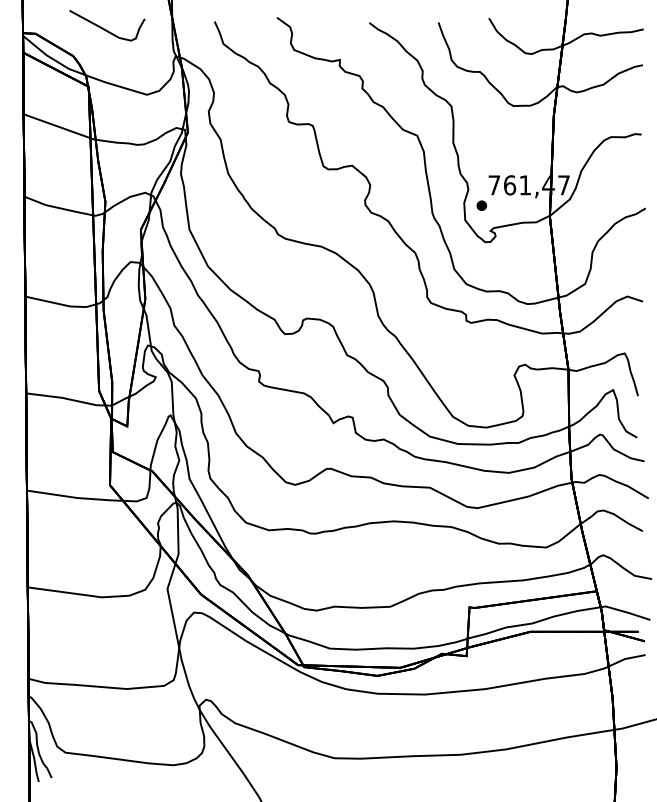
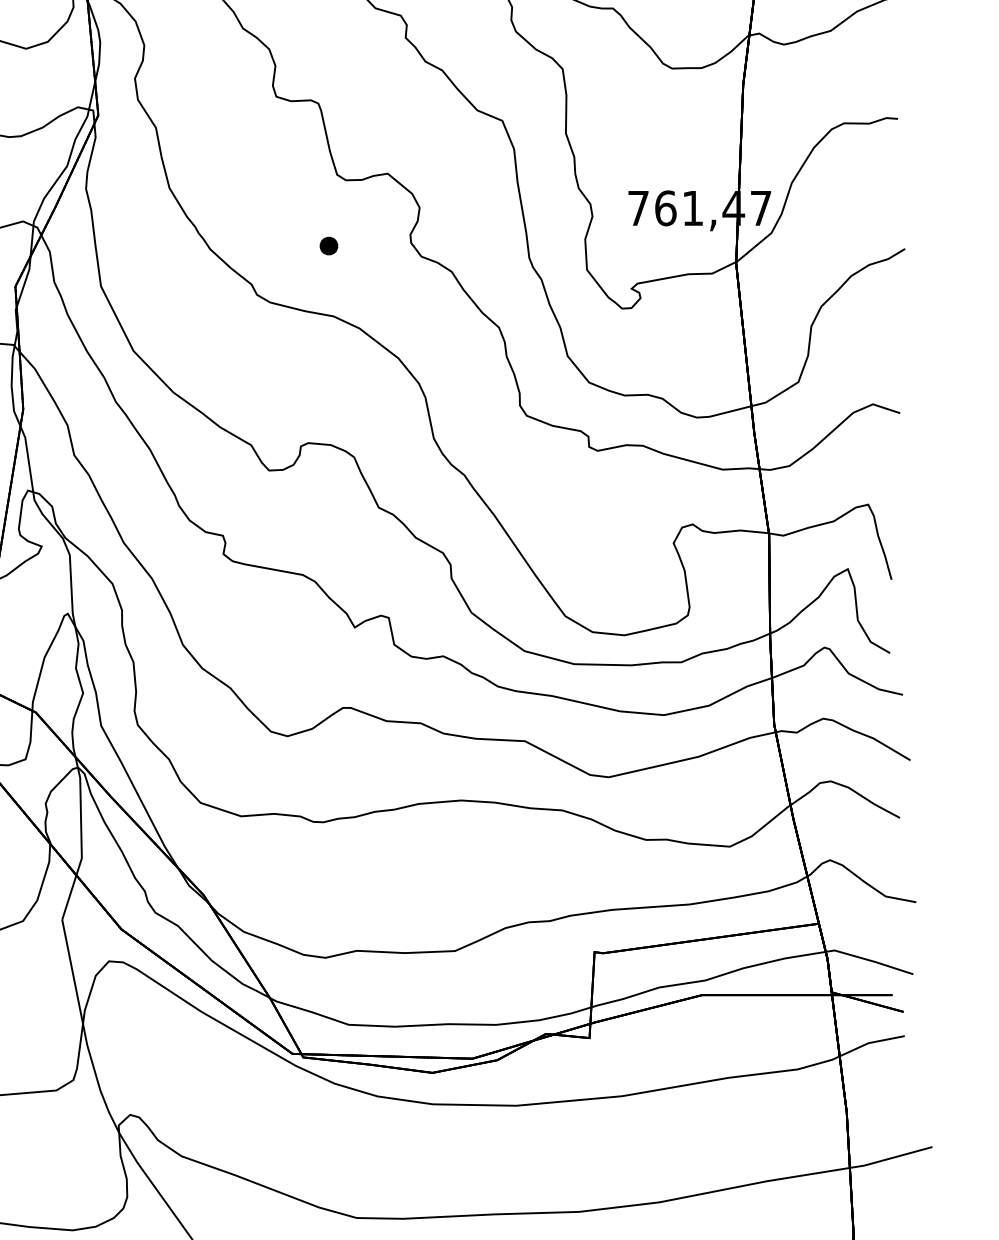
part: (481, 205) -> (328, 245), moved

